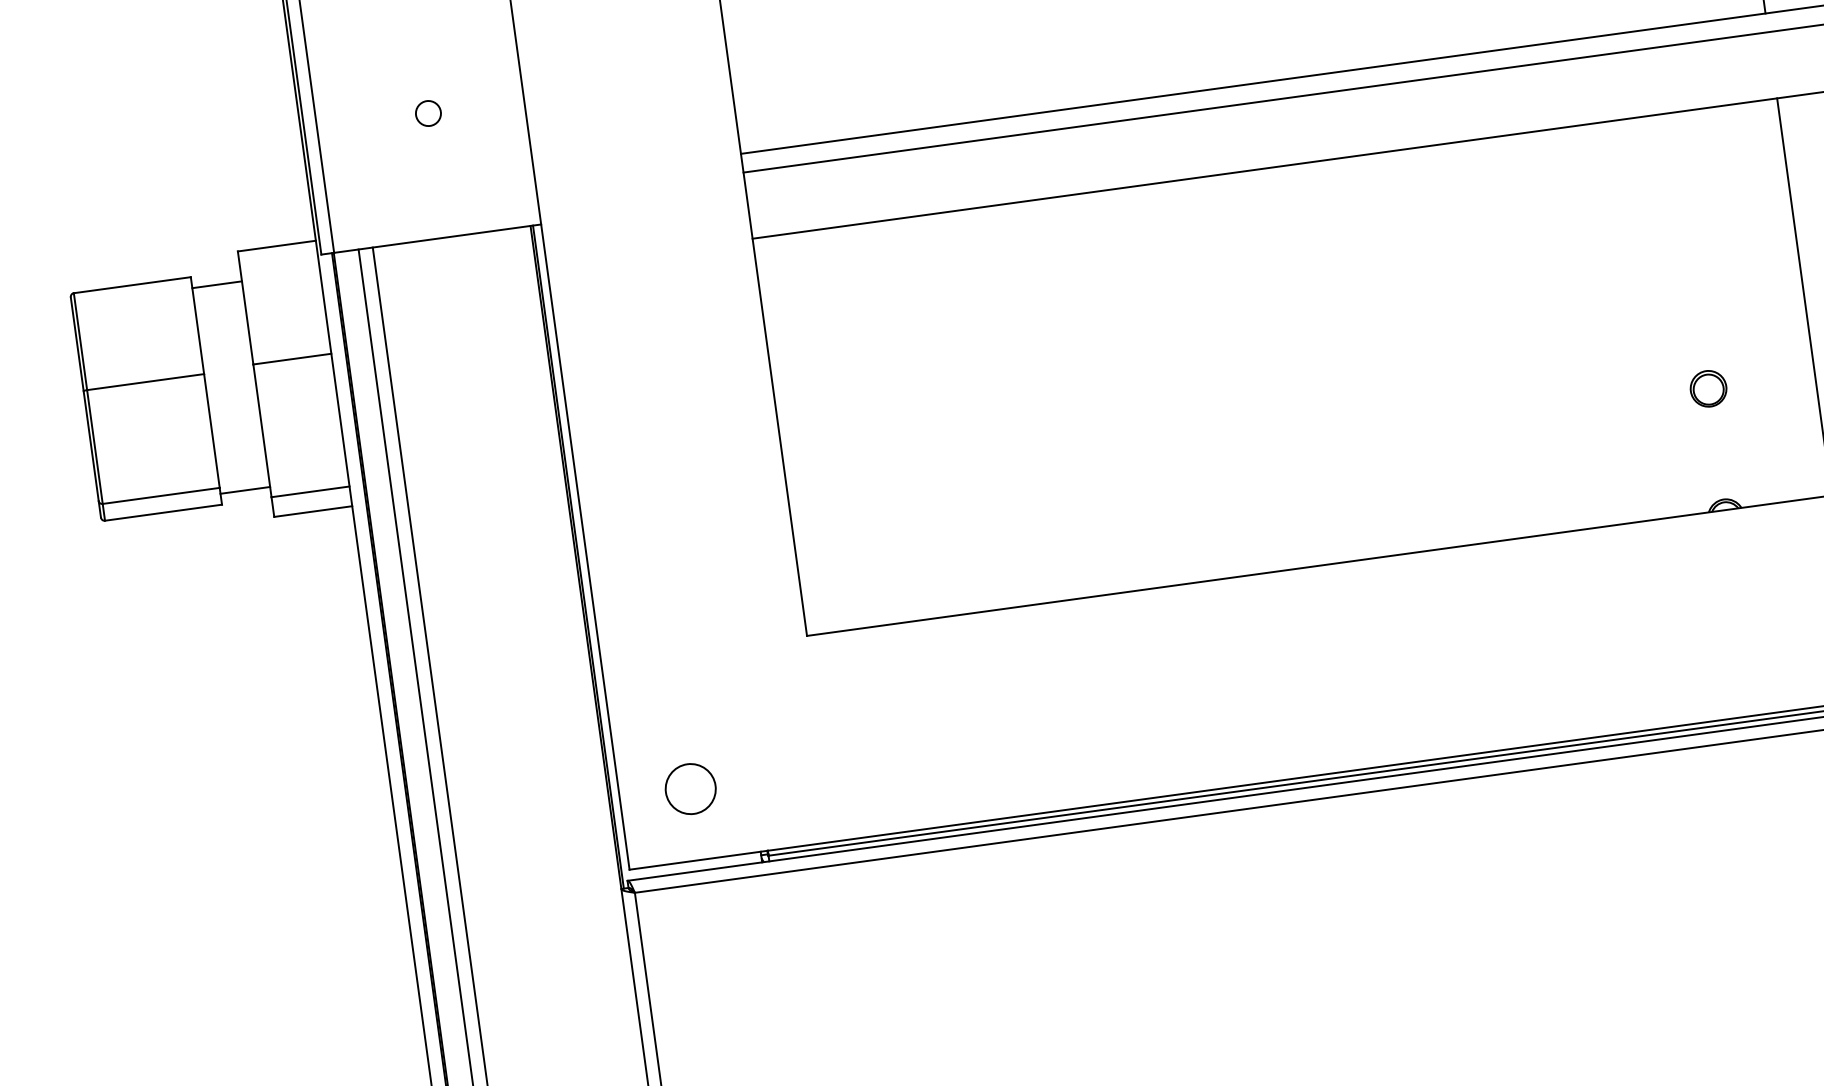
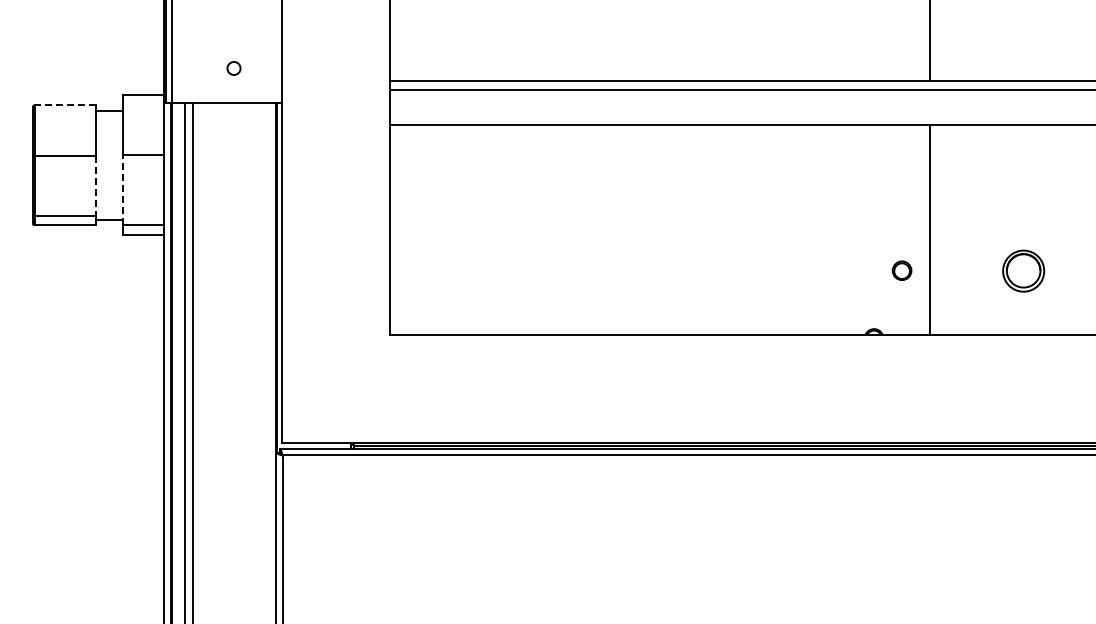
circle: (427, 113) -> (233, 68), moved
line: (132, 285) -> (65, 105), solid -> dashed
part: (1707, 388) -> (901, 270), moved
line: (262, 429) -> (122, 189), solid -> dashed
line: (212, 431) -> (96, 186), solid -> dashed
circle: (689, 788) -> (318, 405), removed

